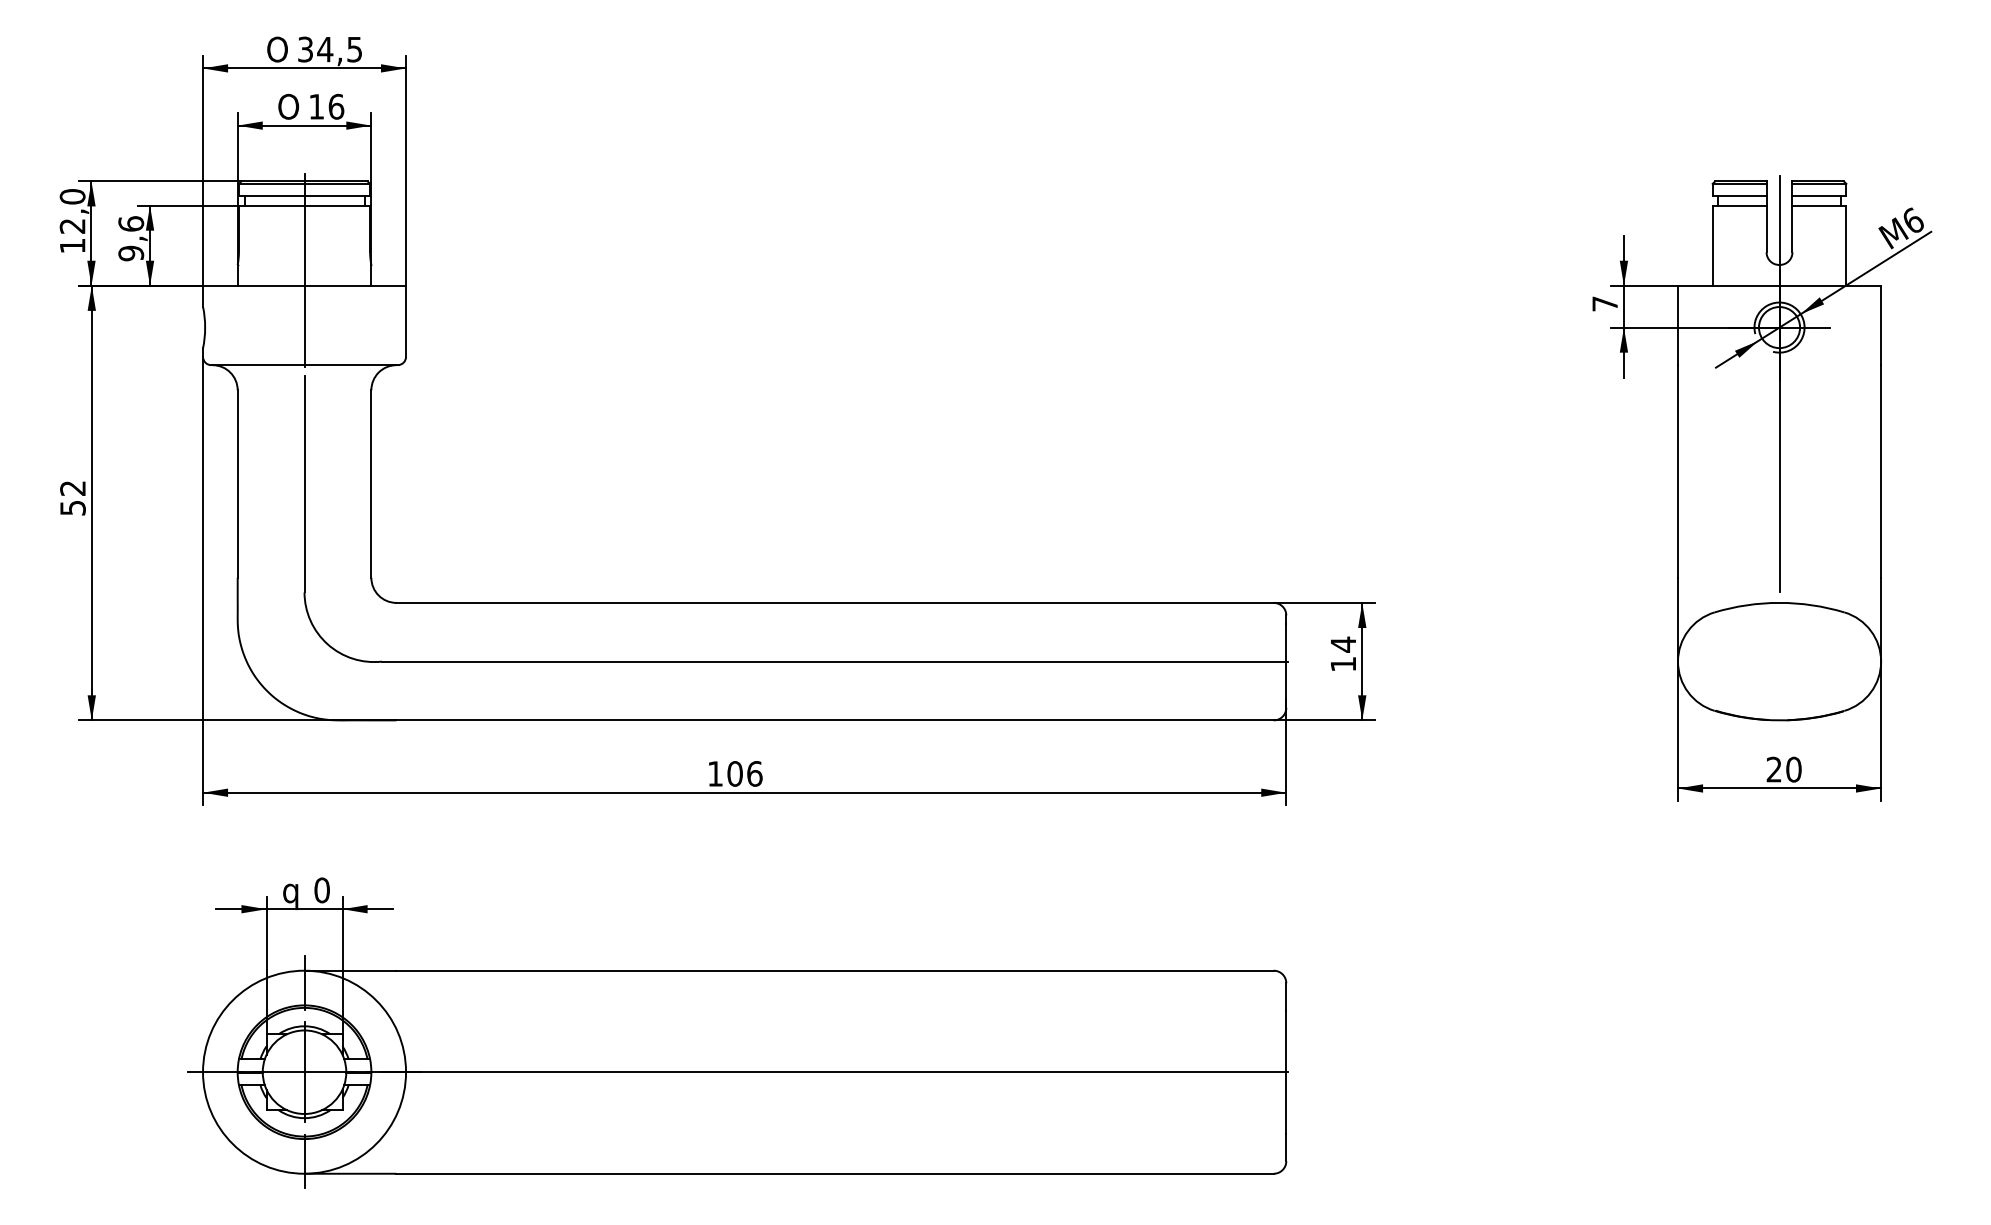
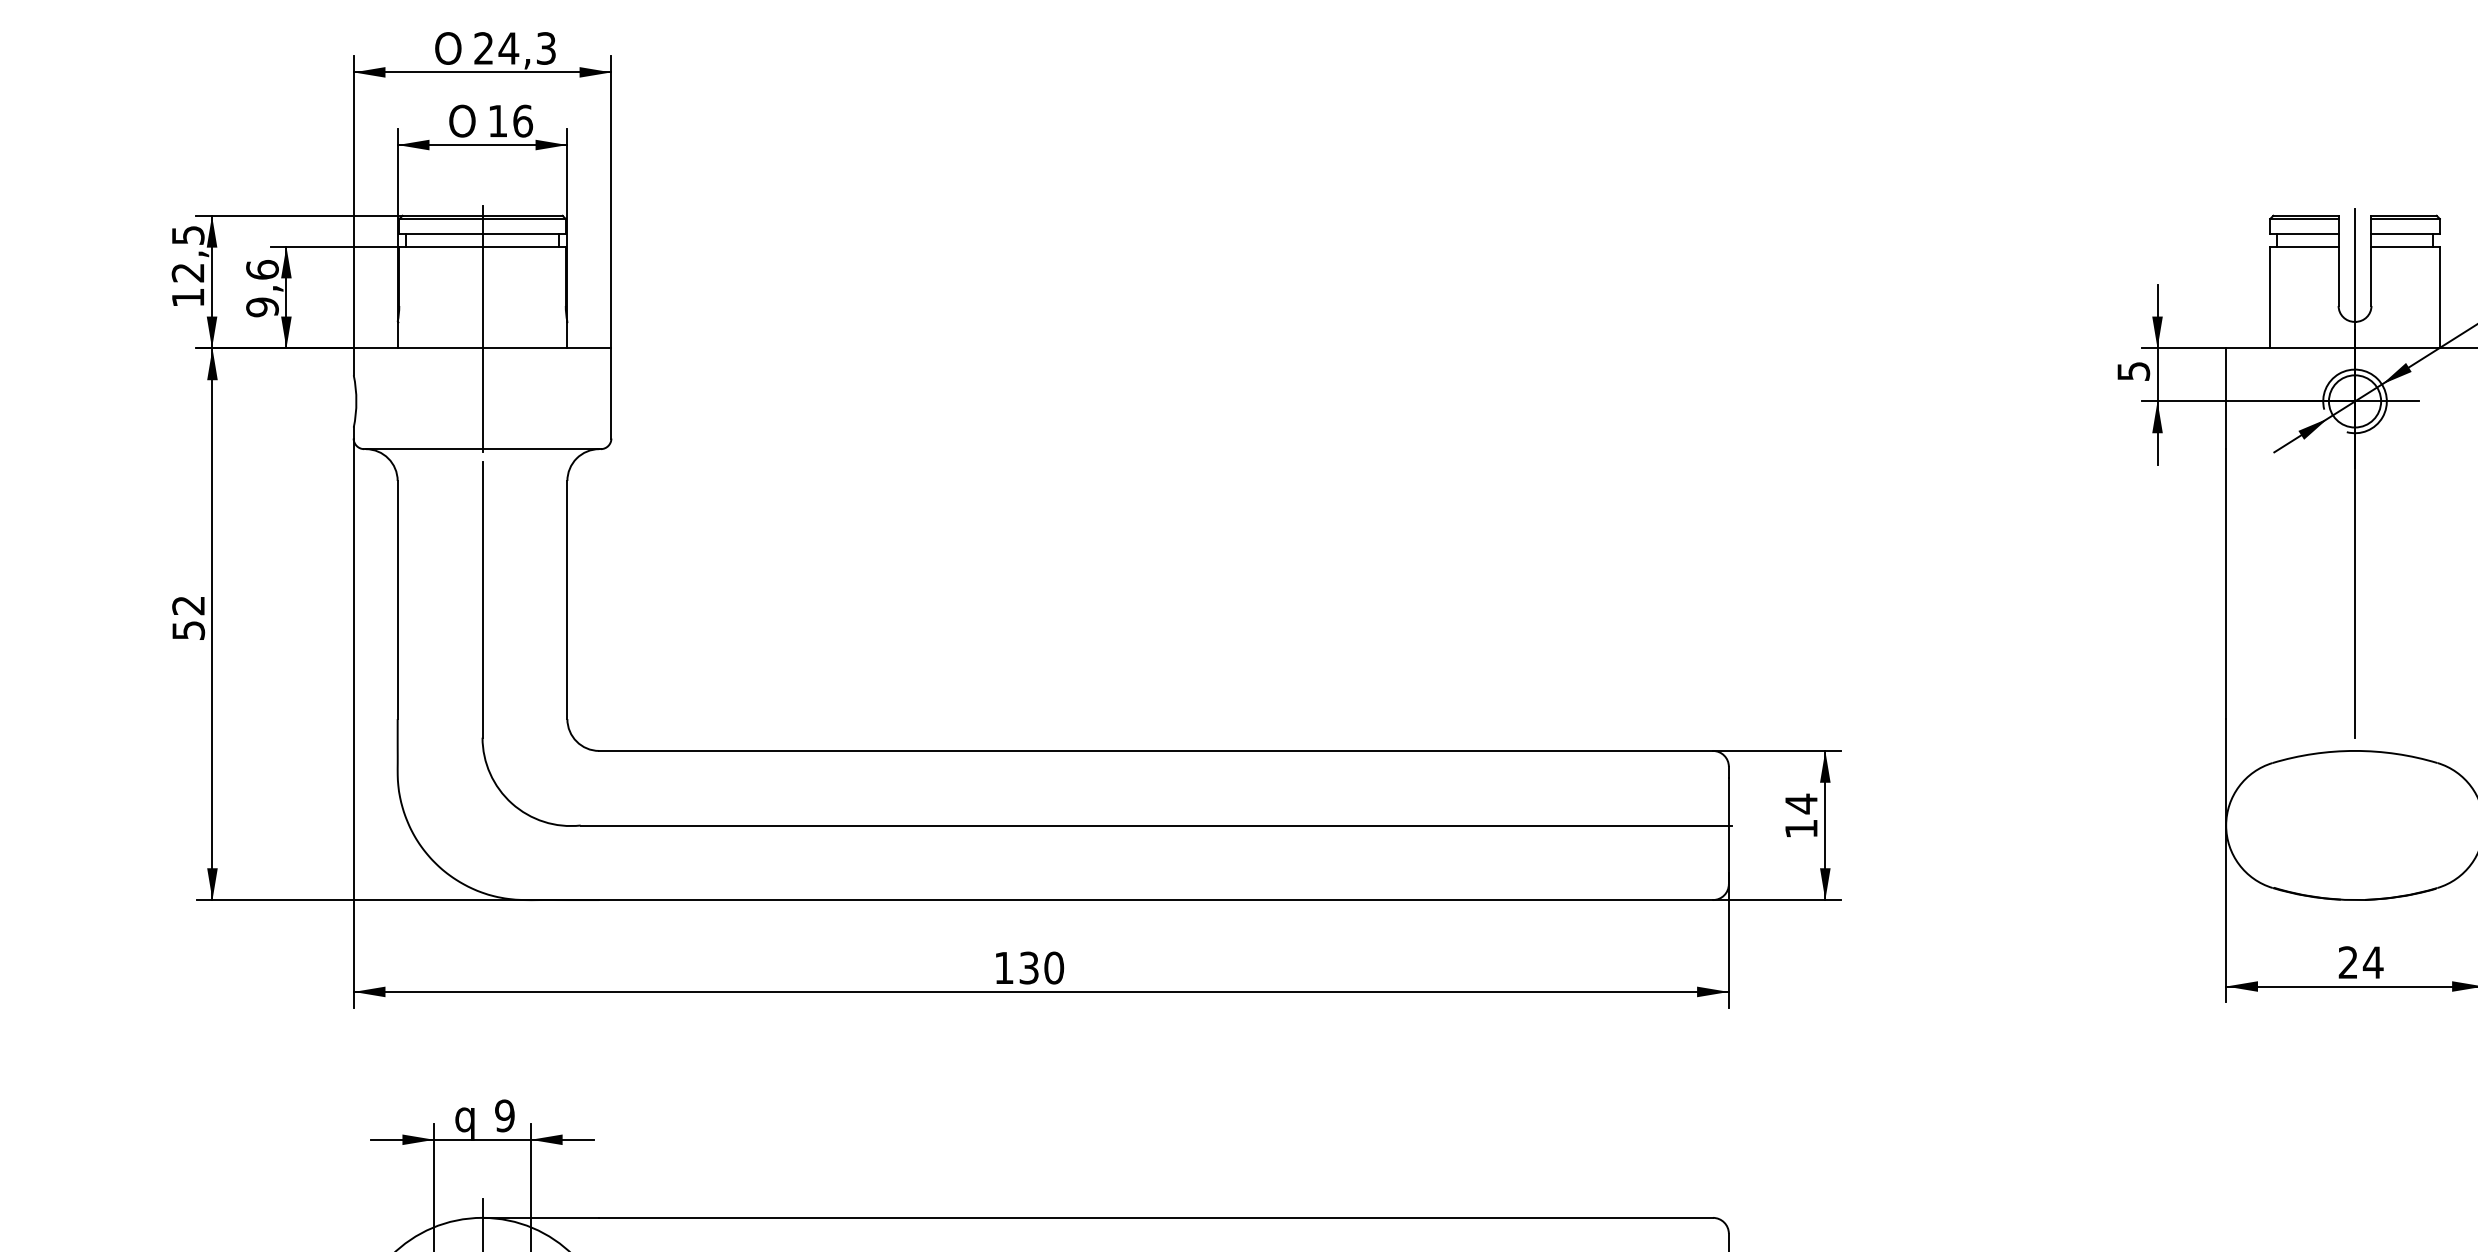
text: (330, 49) -> (515, 48), 34,5 -> 24,3
text: (72, 196) -> (187, 235), 12,0 -> 12,5
text: (1605, 303) -> (2134, 370), 7 -> 5
text: (1793, 769) -> (2372, 962), 20 -> 24
text: (744, 773) -> (1041, 967), 106 -> 130
text: (321, 890) -> (504, 1116), 0 -> 9

